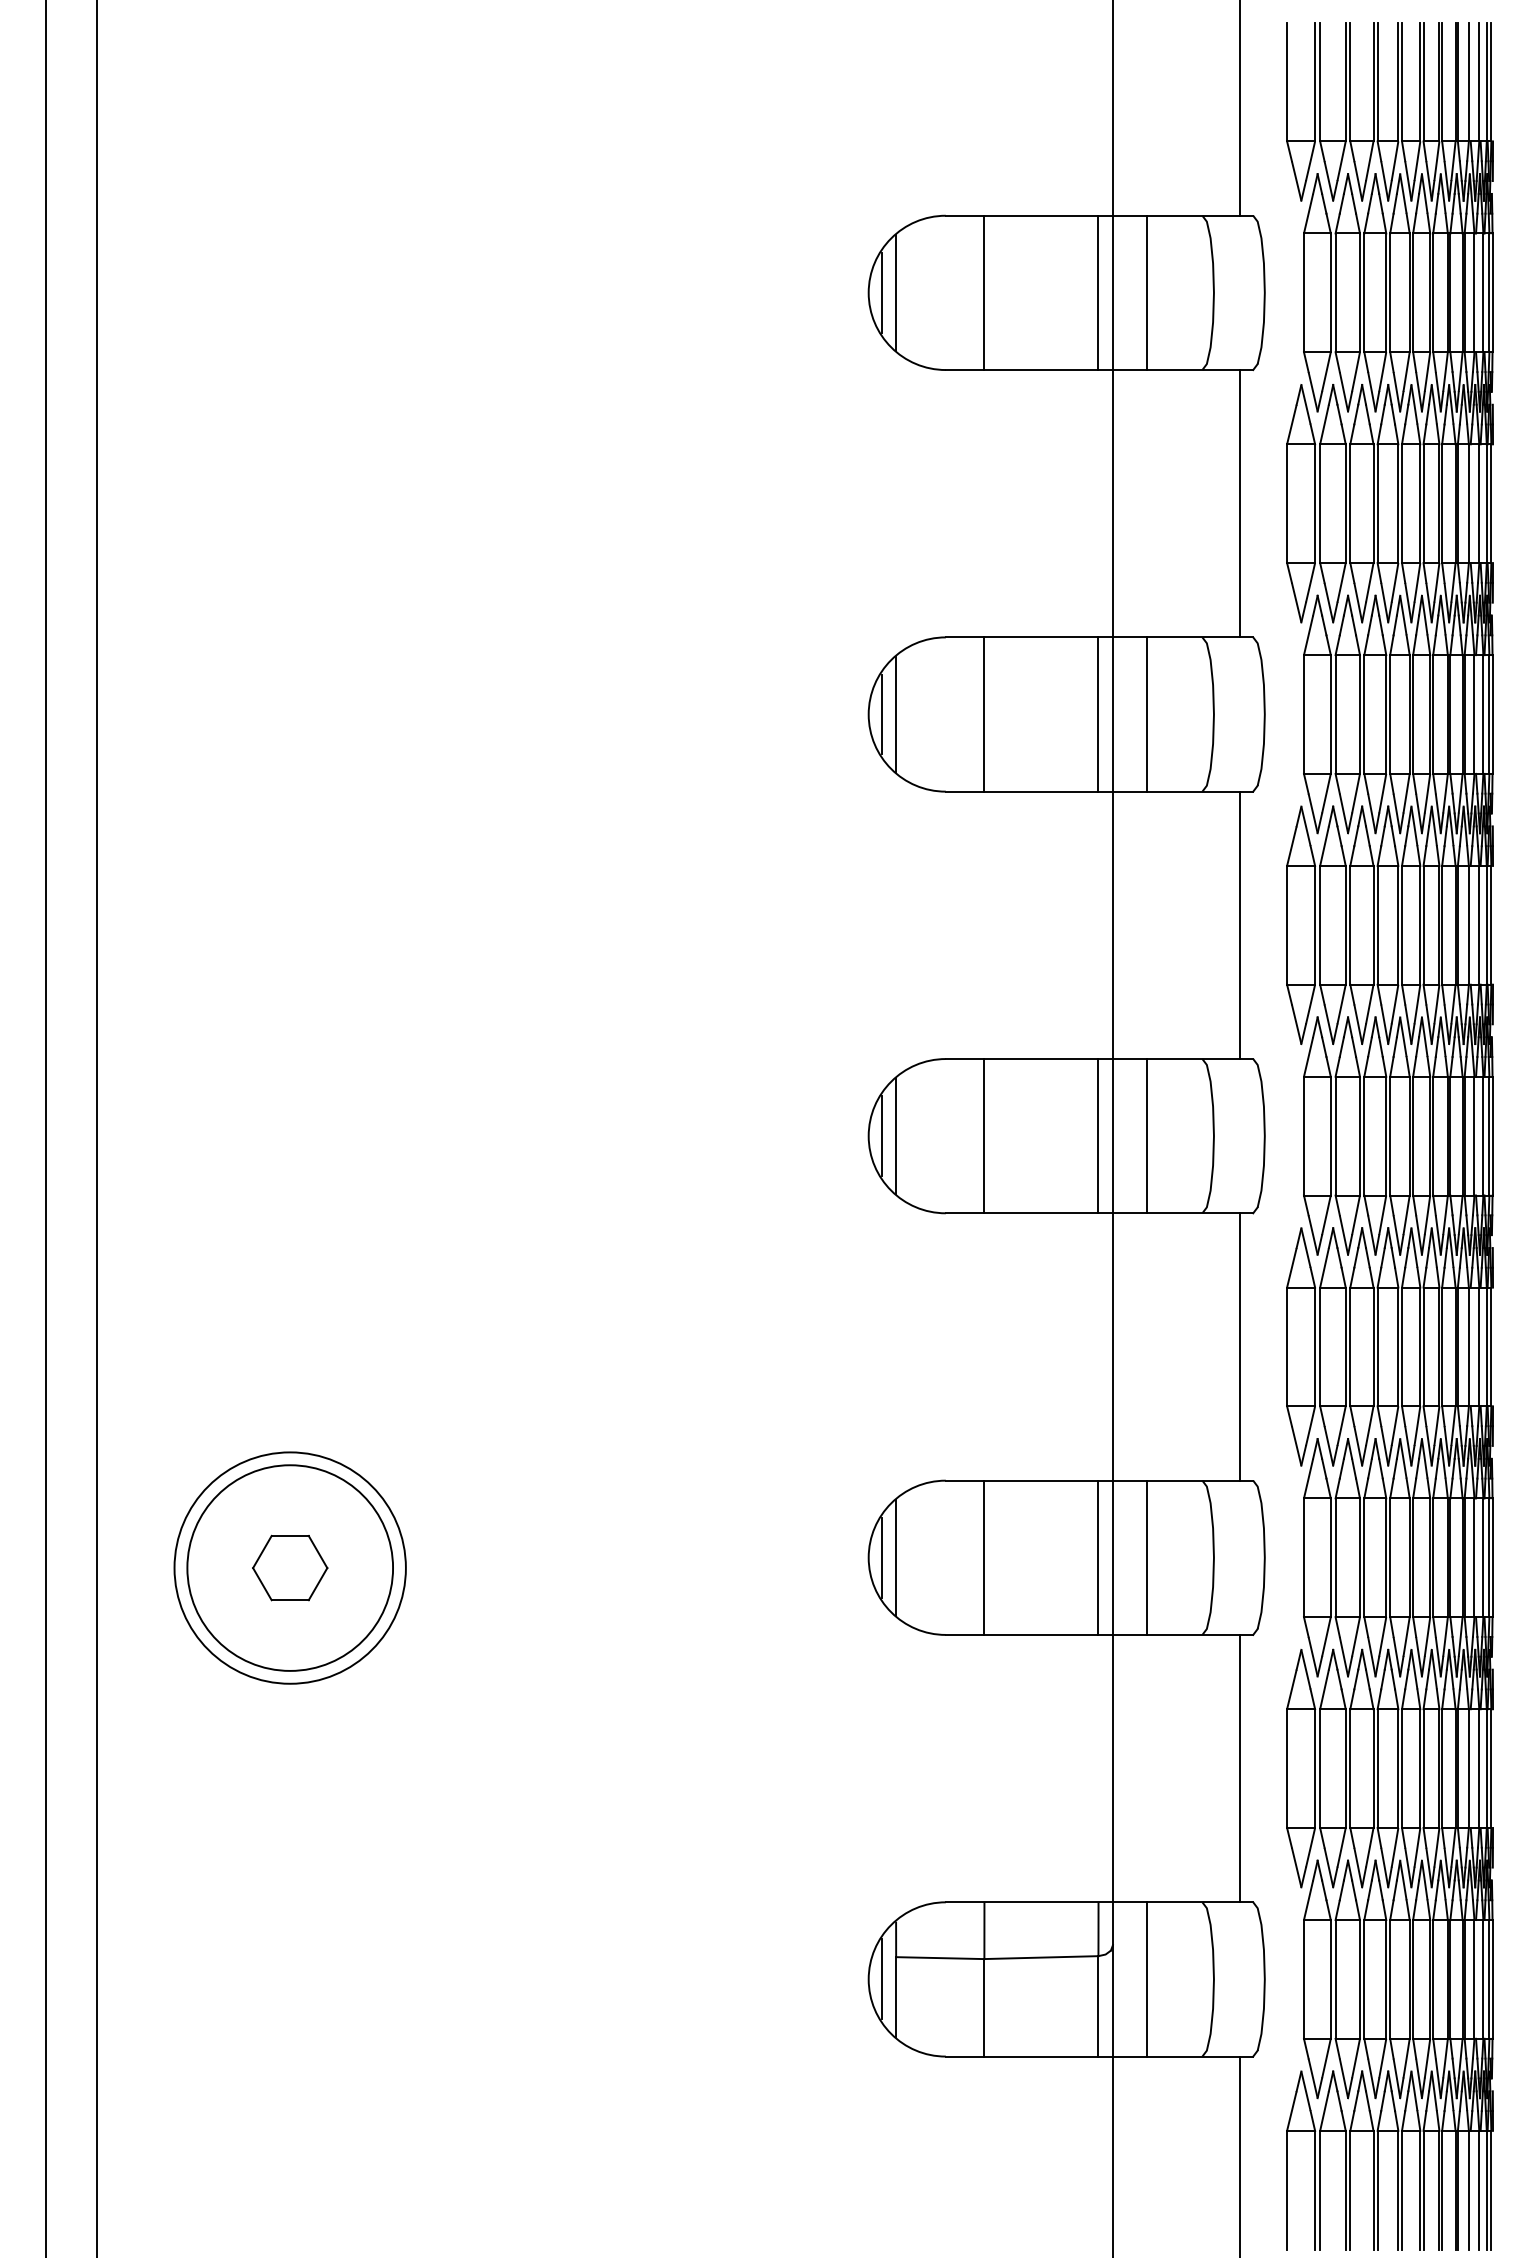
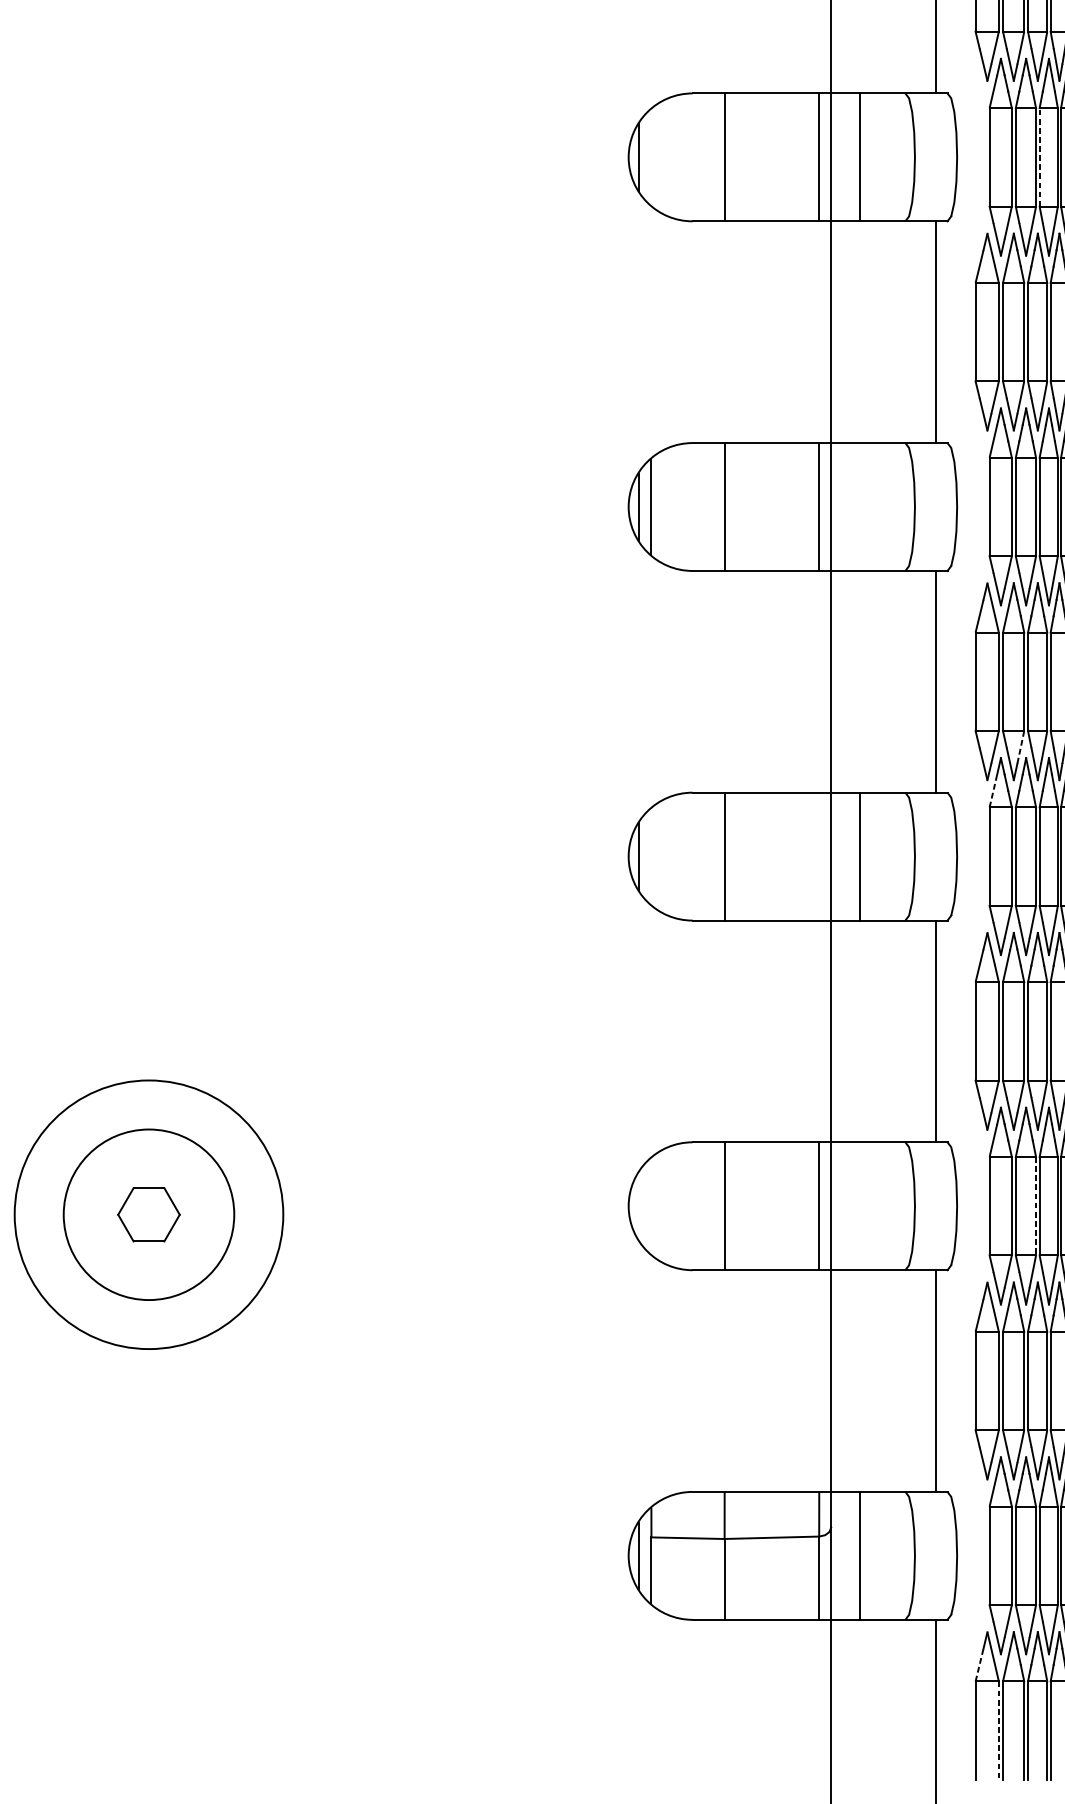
line: (896, 292) -> (651, 157), removed
line: (1364, 292) -> (1039, 157), solid -> dashed
line: (1147, 714) -> (859, 506), removed
line: (1341, 1004) -> (1020, 747), solid -> dashed
line: (1308, 1056) -> (993, 790), solid -> dashed
line: (896, 1135) -> (651, 856), removed
line: (1098, 1136) -> (819, 856), removed
line: (881, 1557) -> (639, 1206), removed
line: (896, 1557) -> (651, 1206), removed
line: (1147, 1557) -> (859, 1206), removed
line: (1359, 1558) -> (1035, 1206), solid -> dashed
circle: (289, 1567) -> (148, 1214), size x1.4
line: (1291, 2111) -> (979, 1665), solid -> dashed
line: (1315, 2190) -> (999, 1730), solid -> dashed

